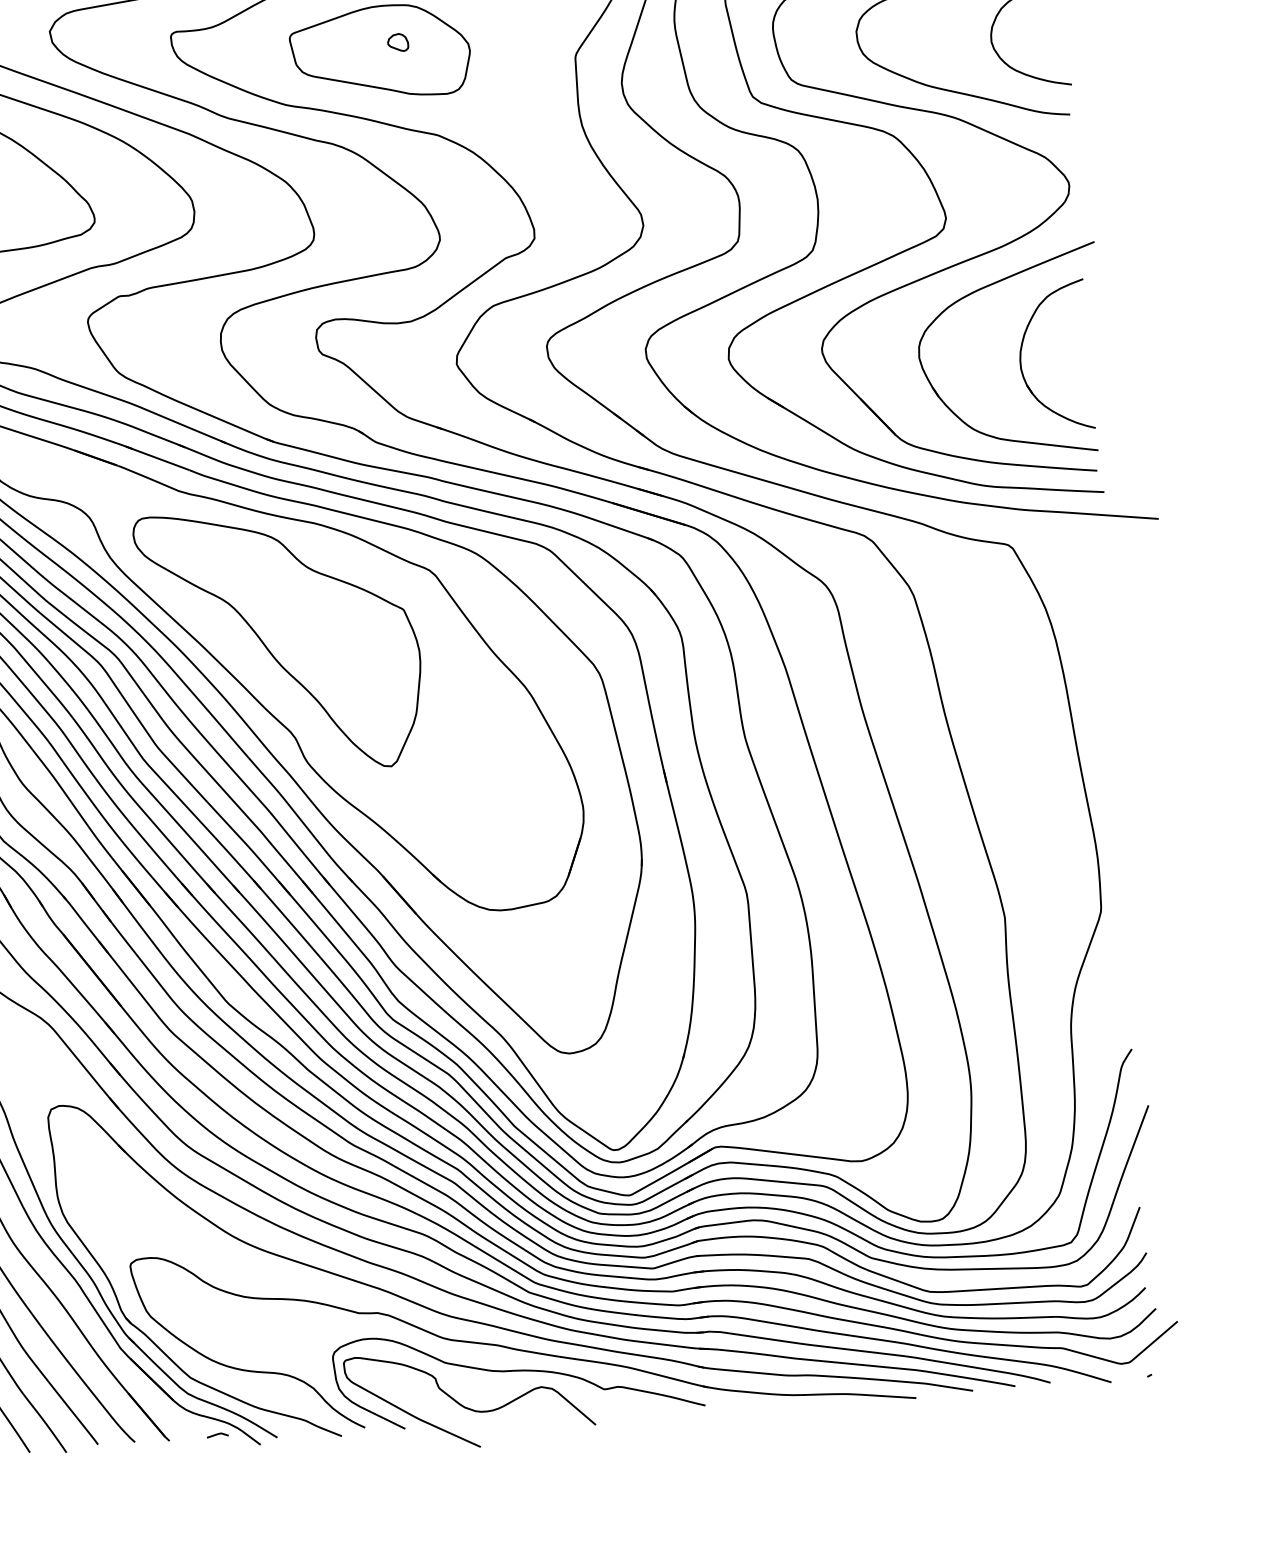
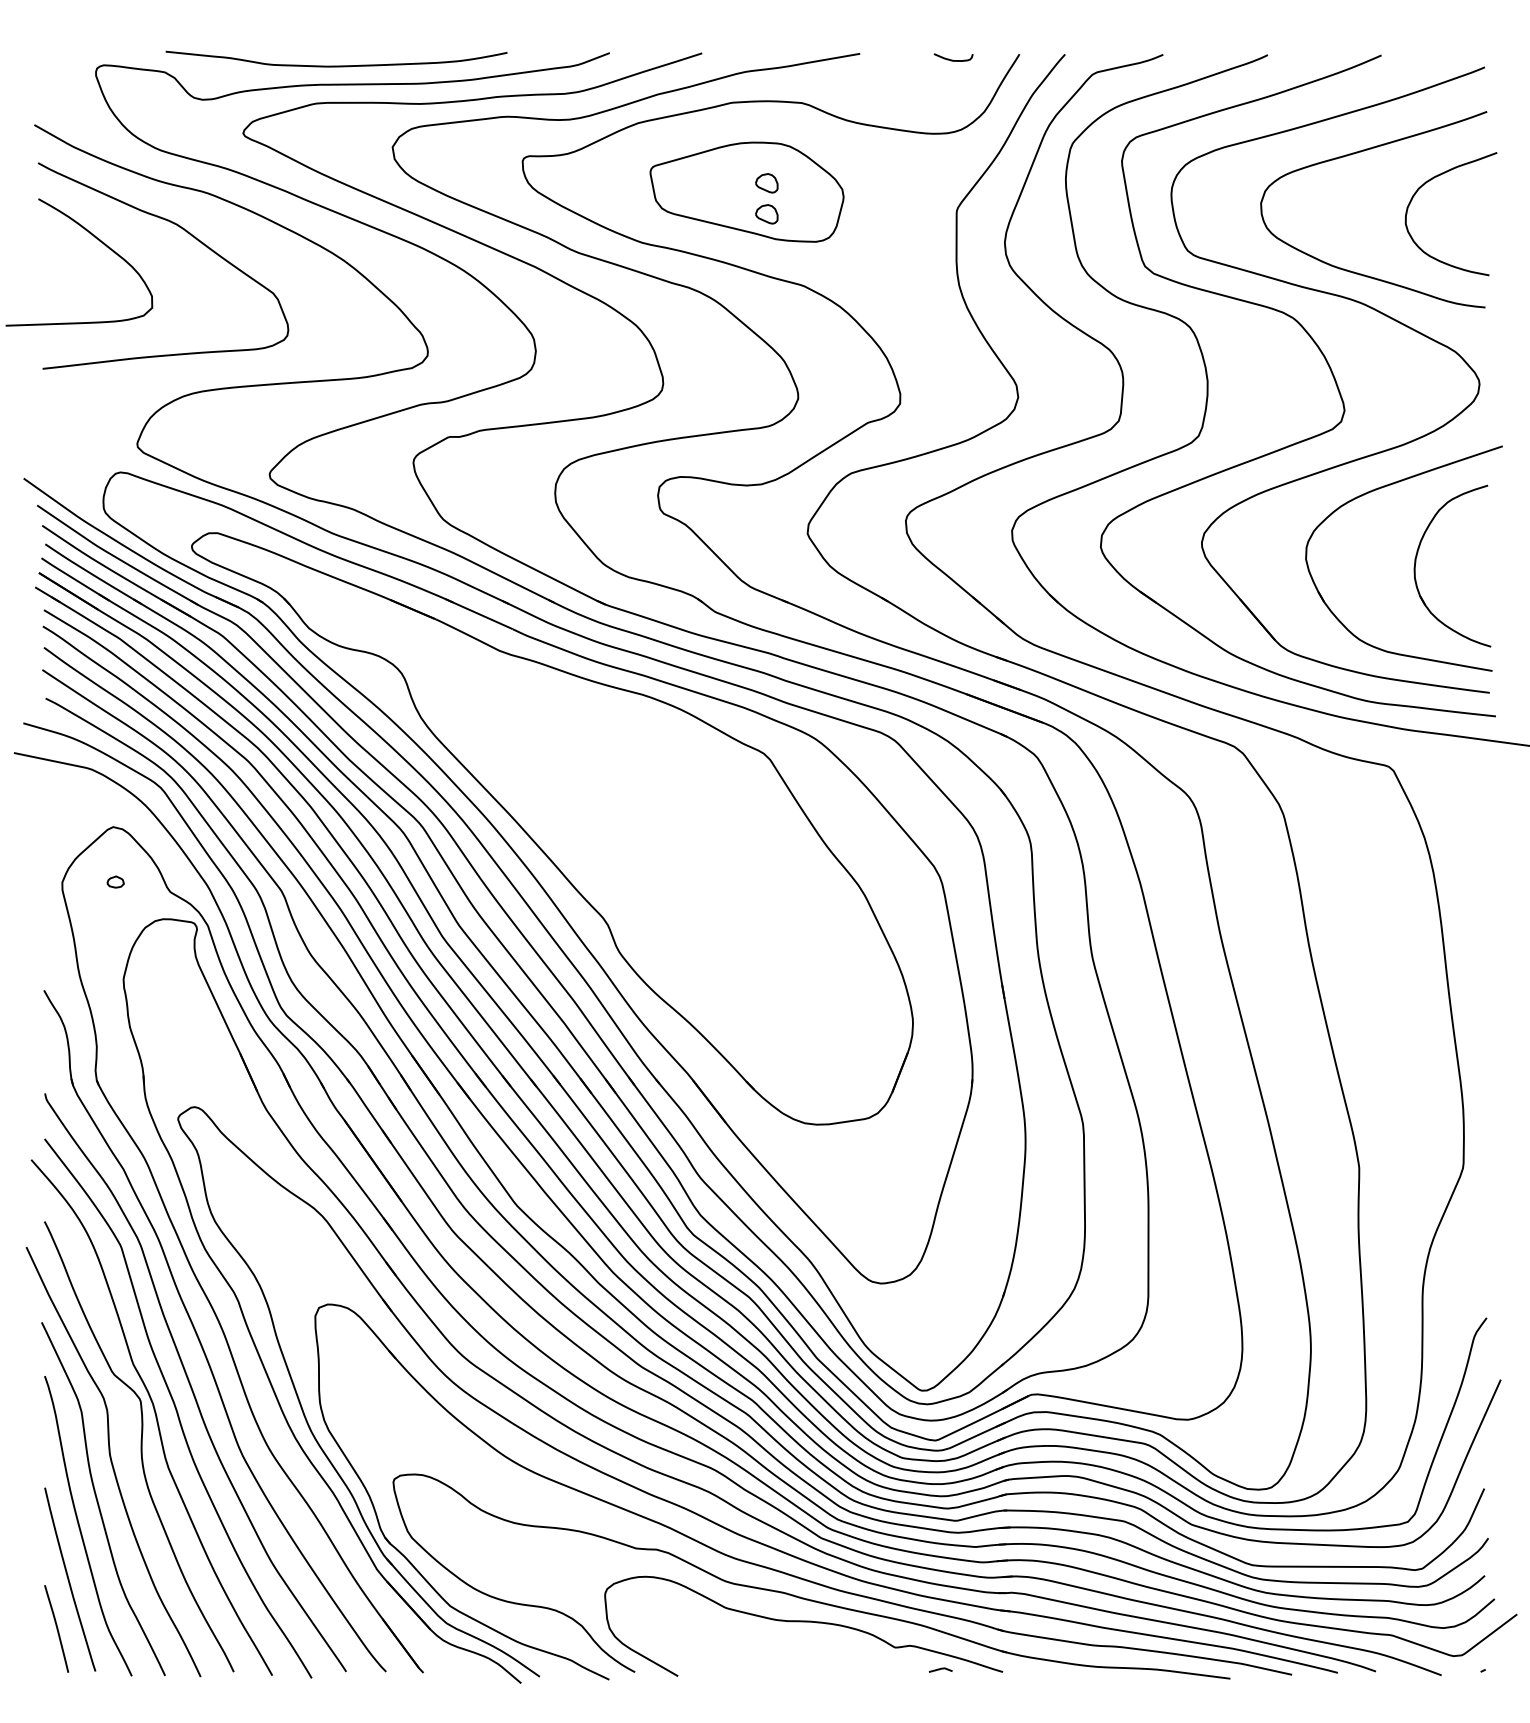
part: (399, 71) -> (766, 214), added
part: (279, 641) -> (597, 819), removed
curve: (465, 1406) -> (744, 1656), removed
line: (217, 1434) -> (940, 1669), moved

